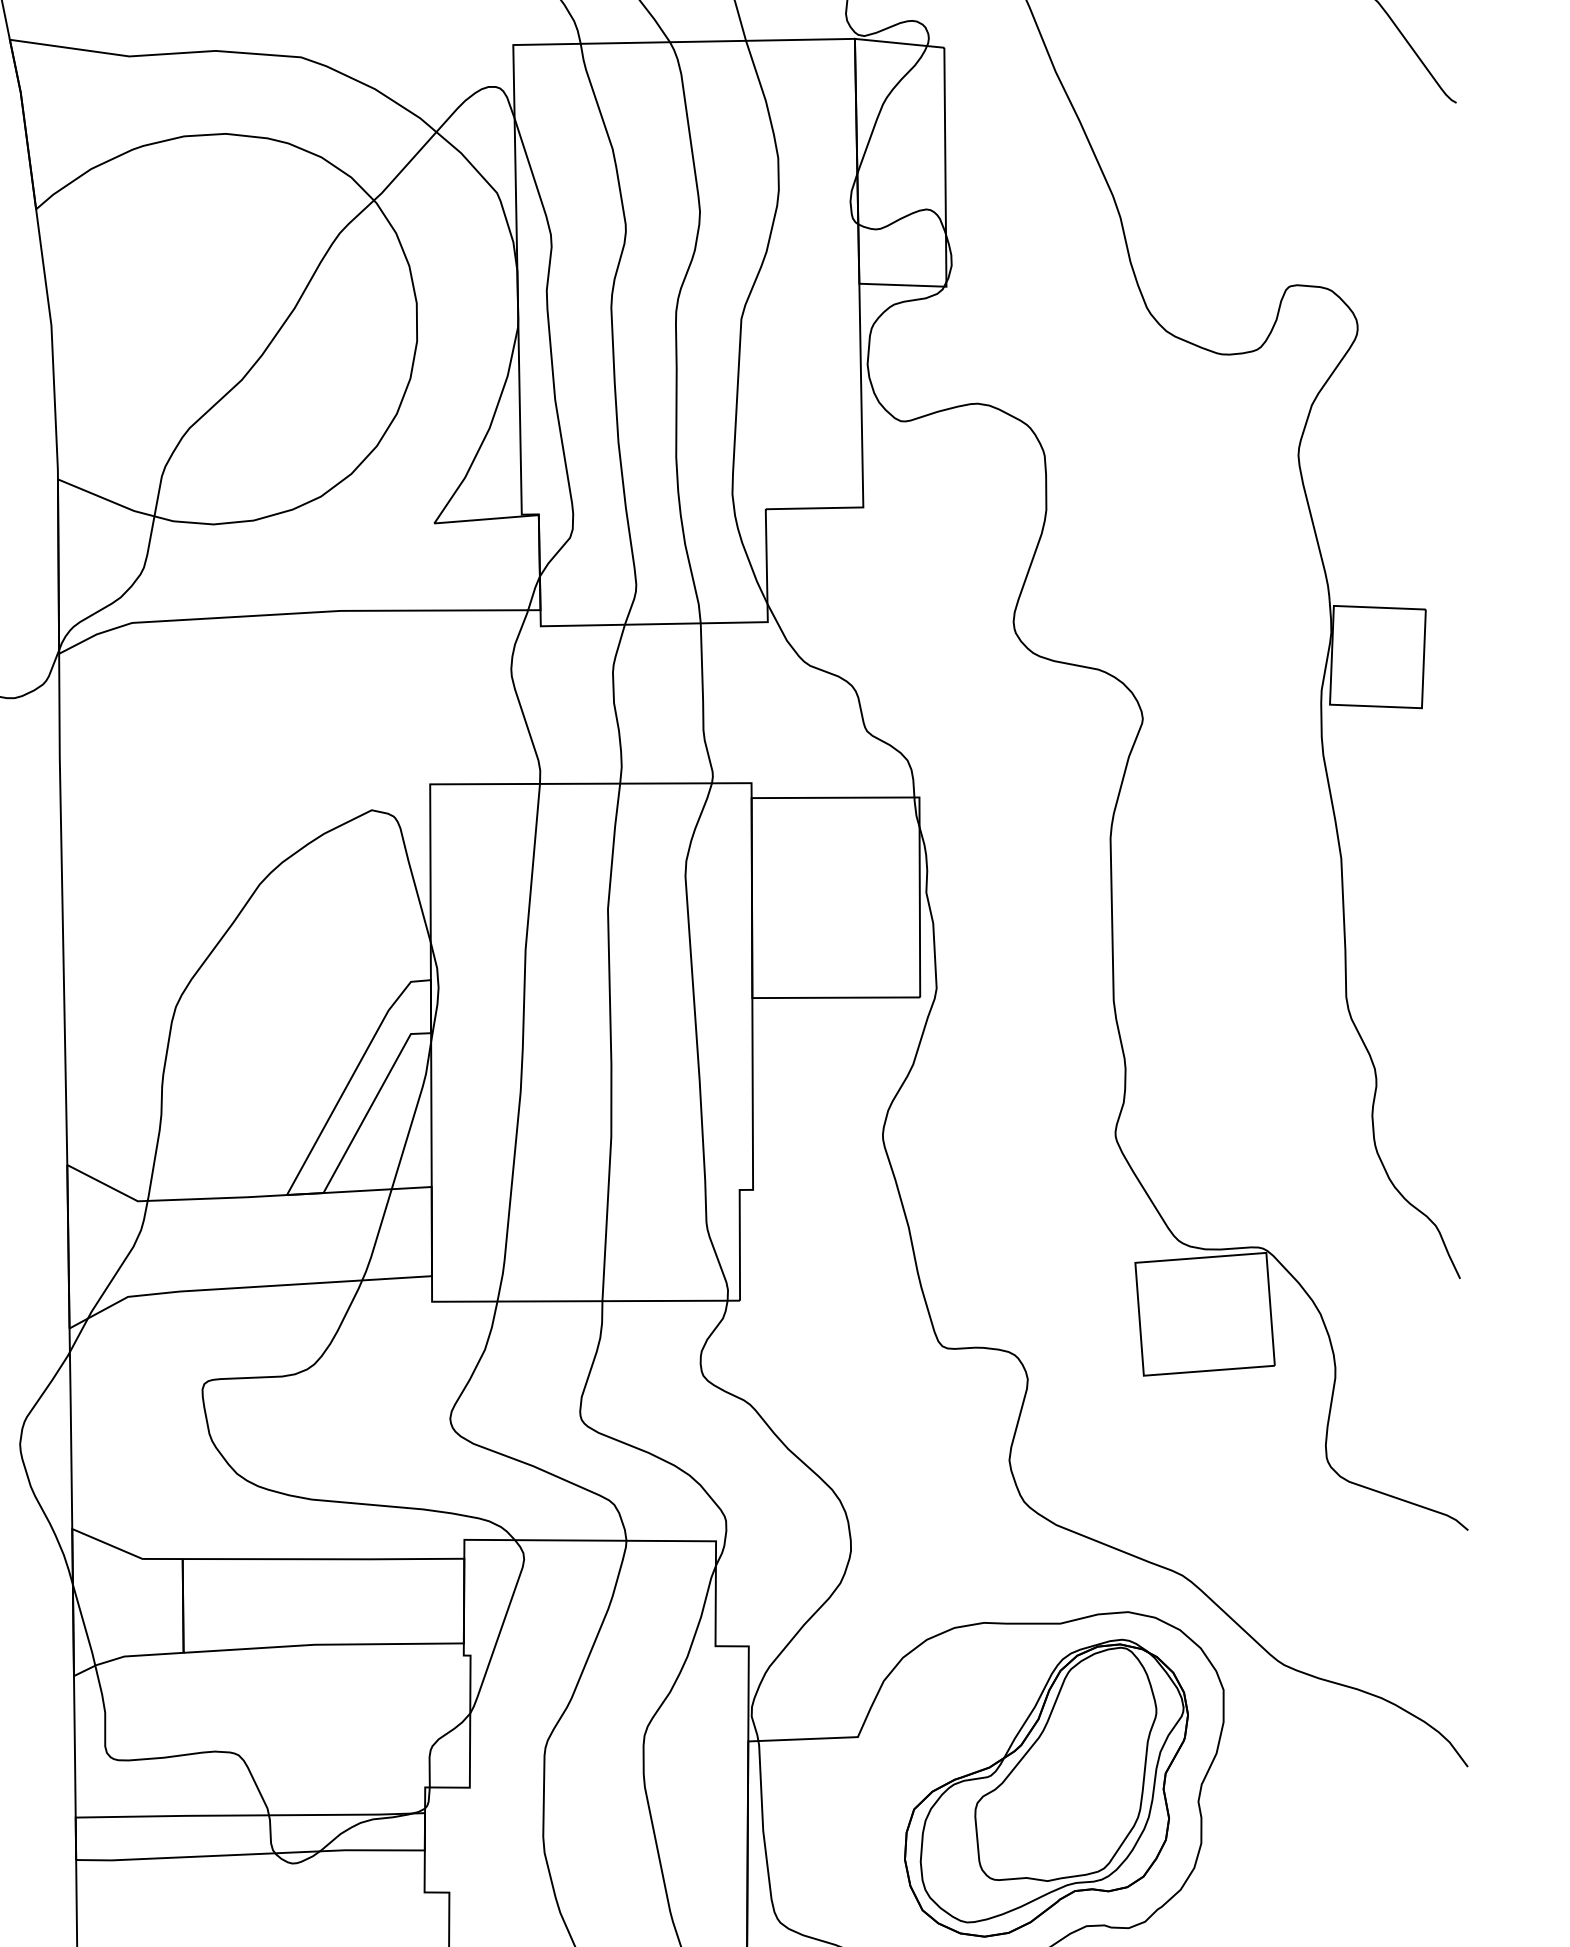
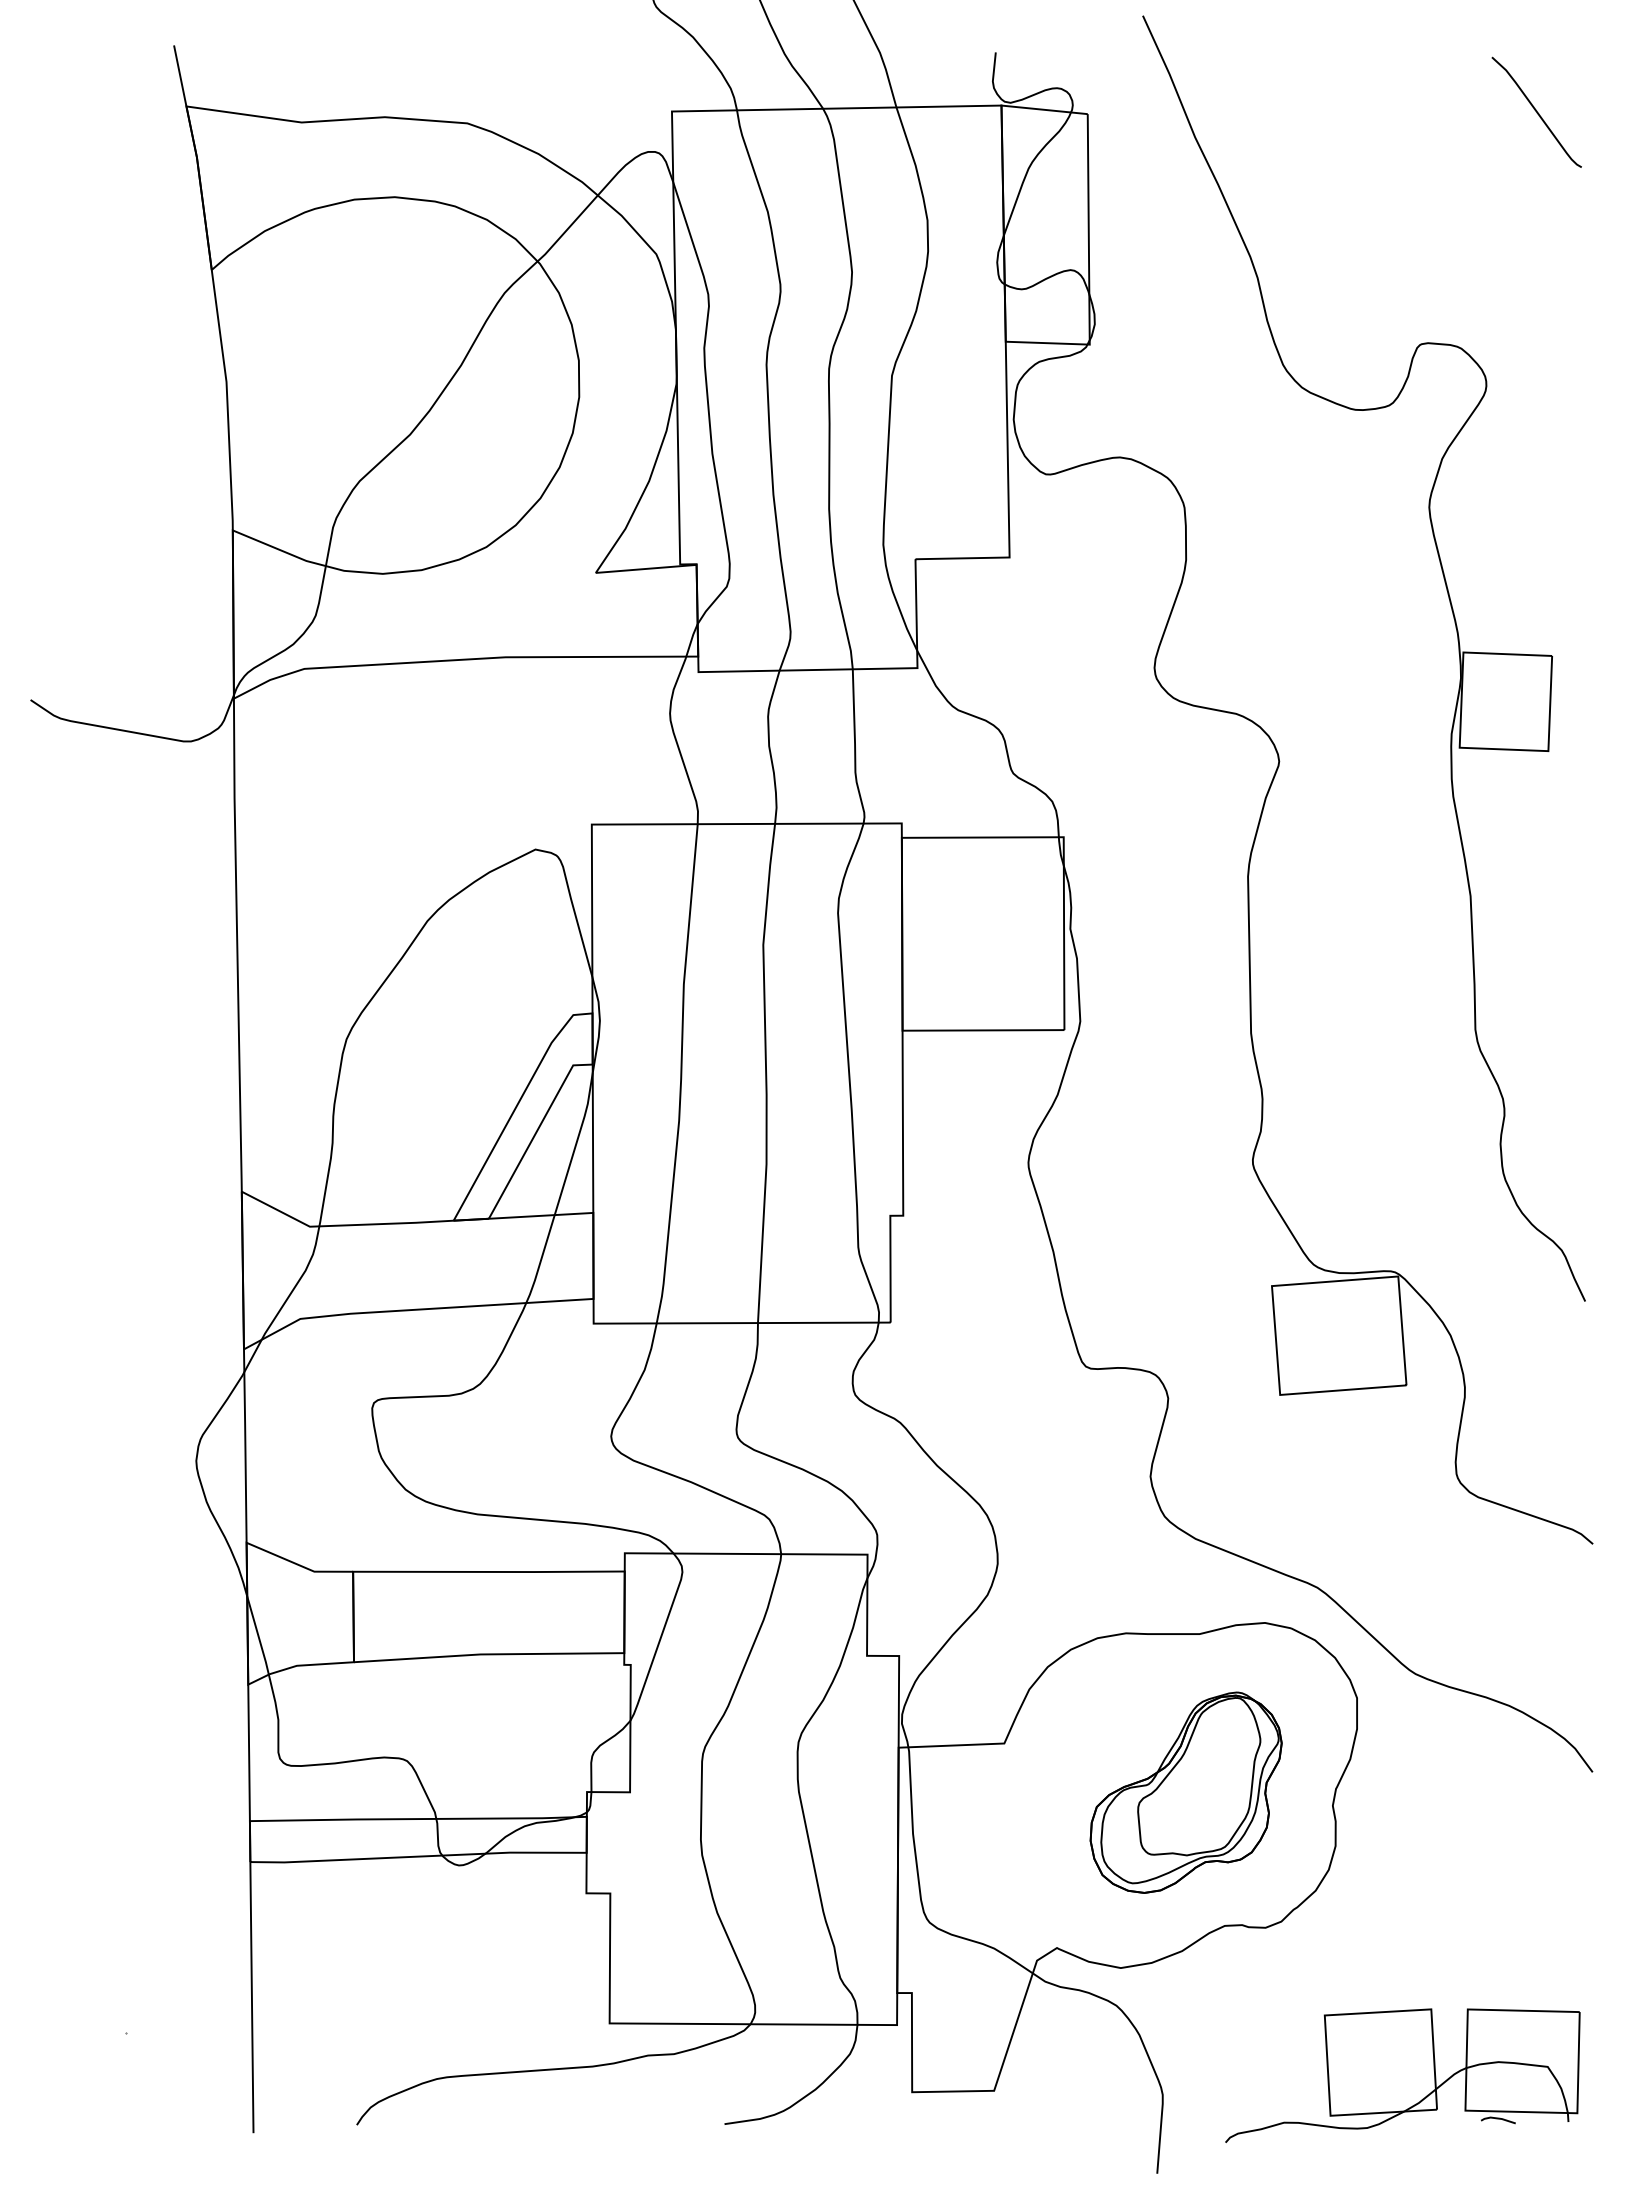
part: (1045, 1787) -> (1185, 1792), size x0.7

